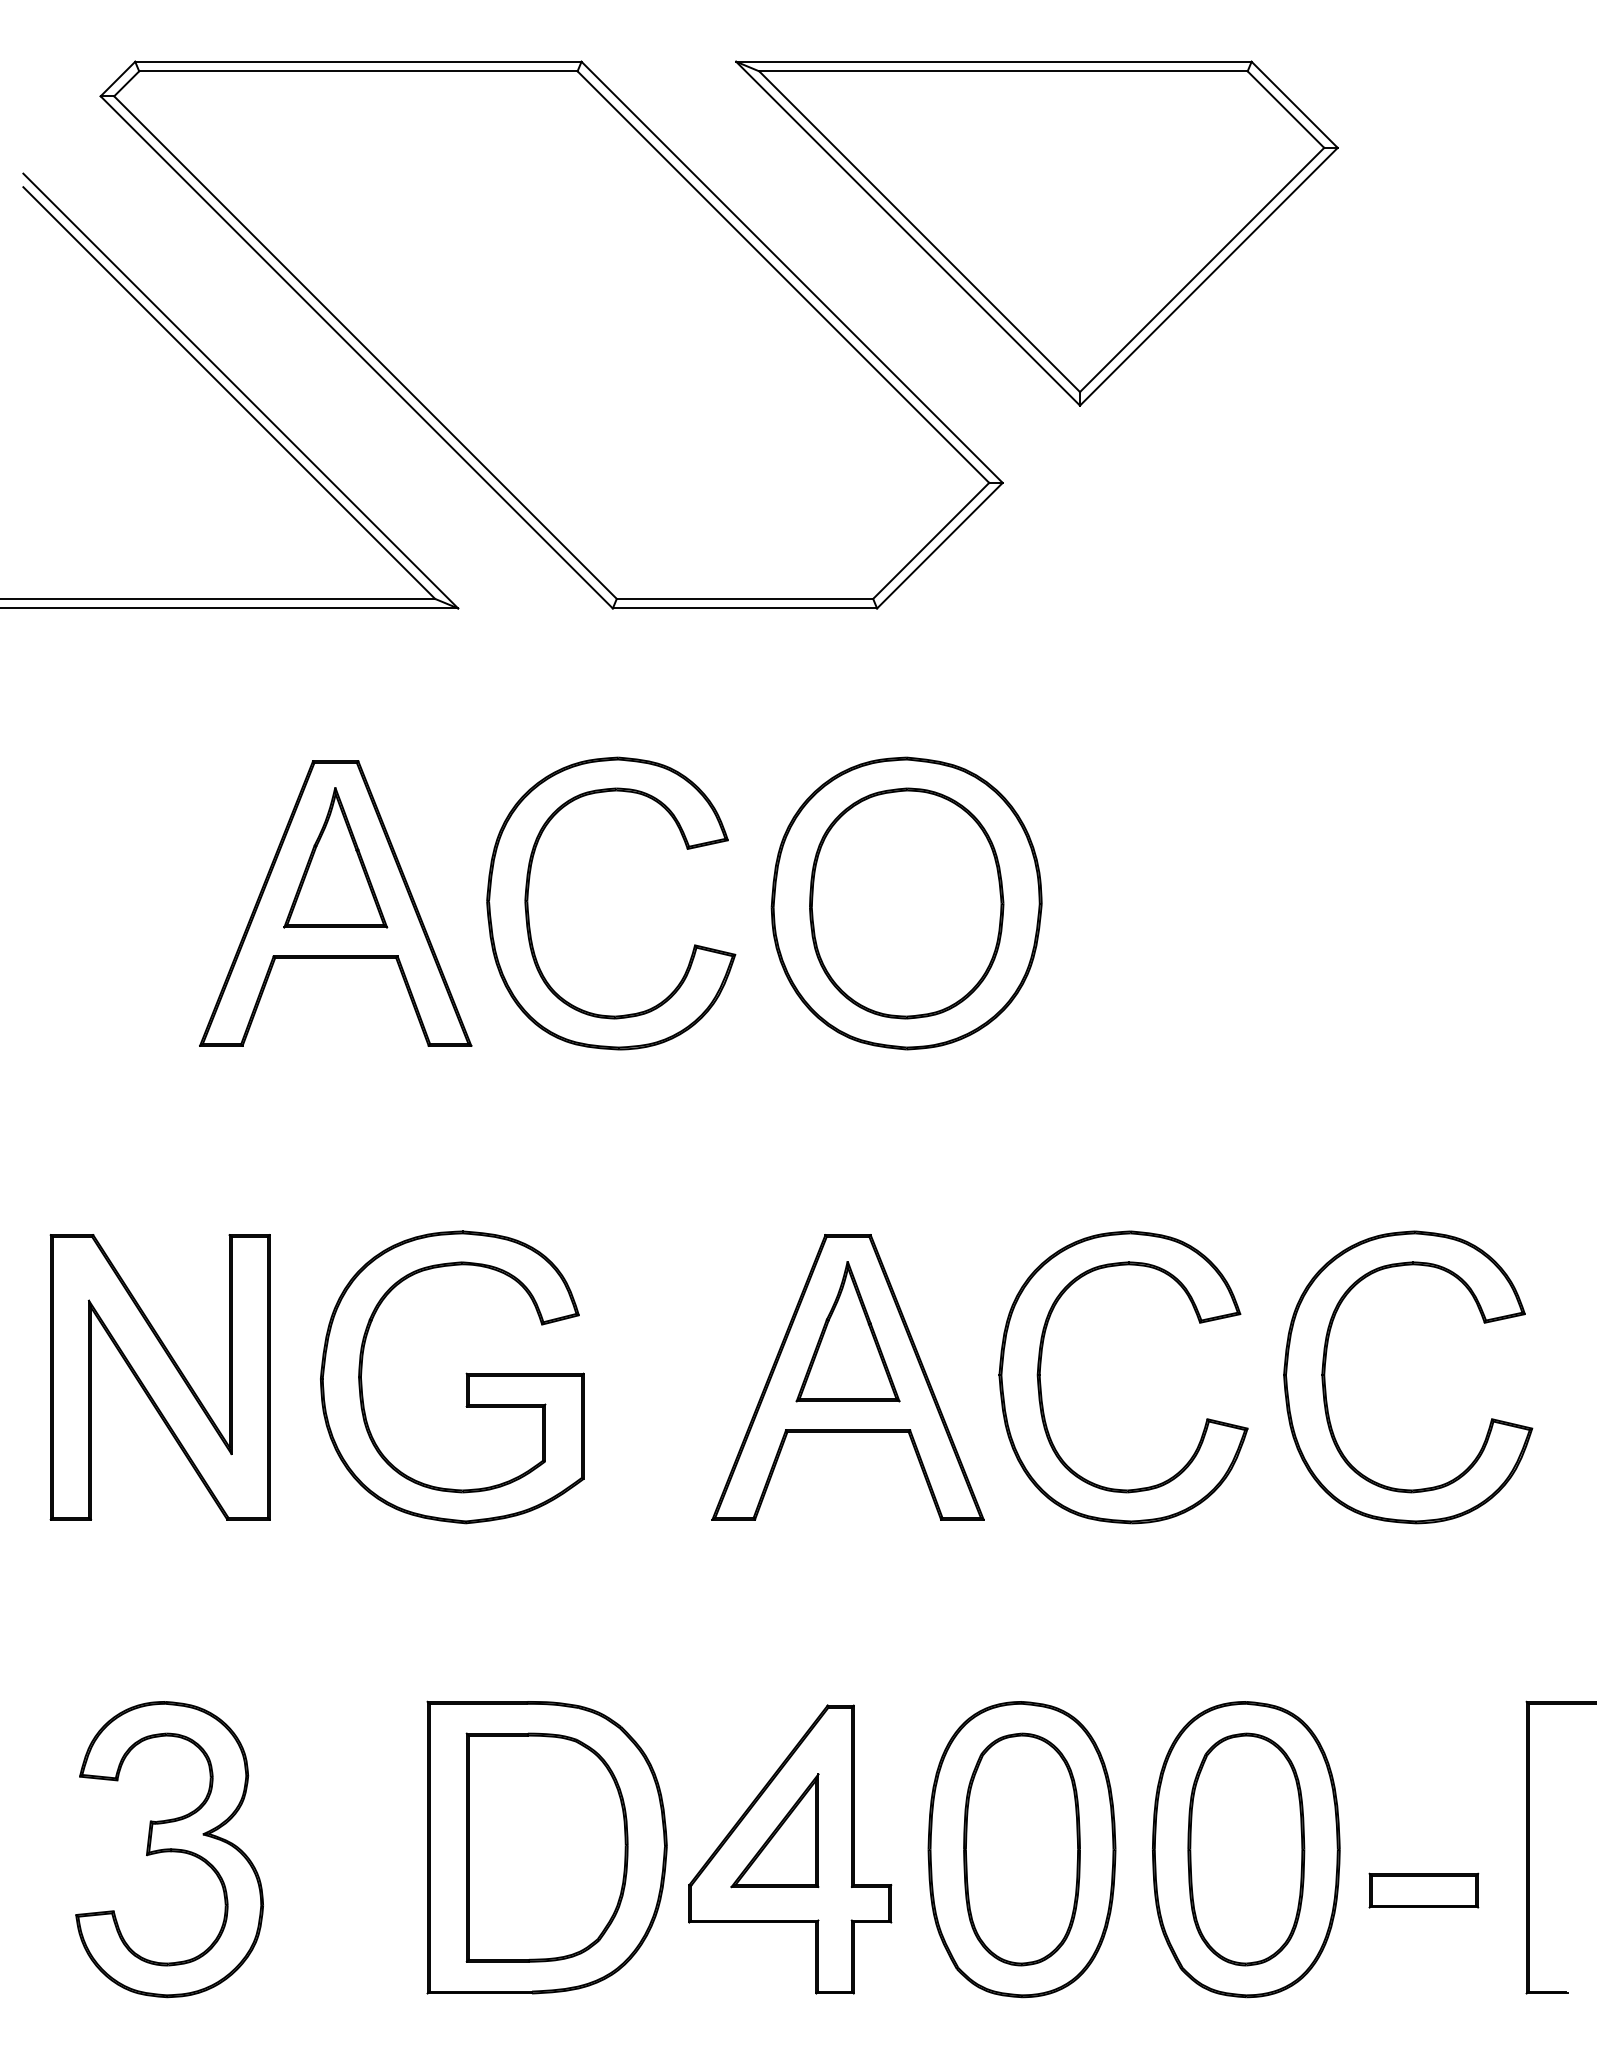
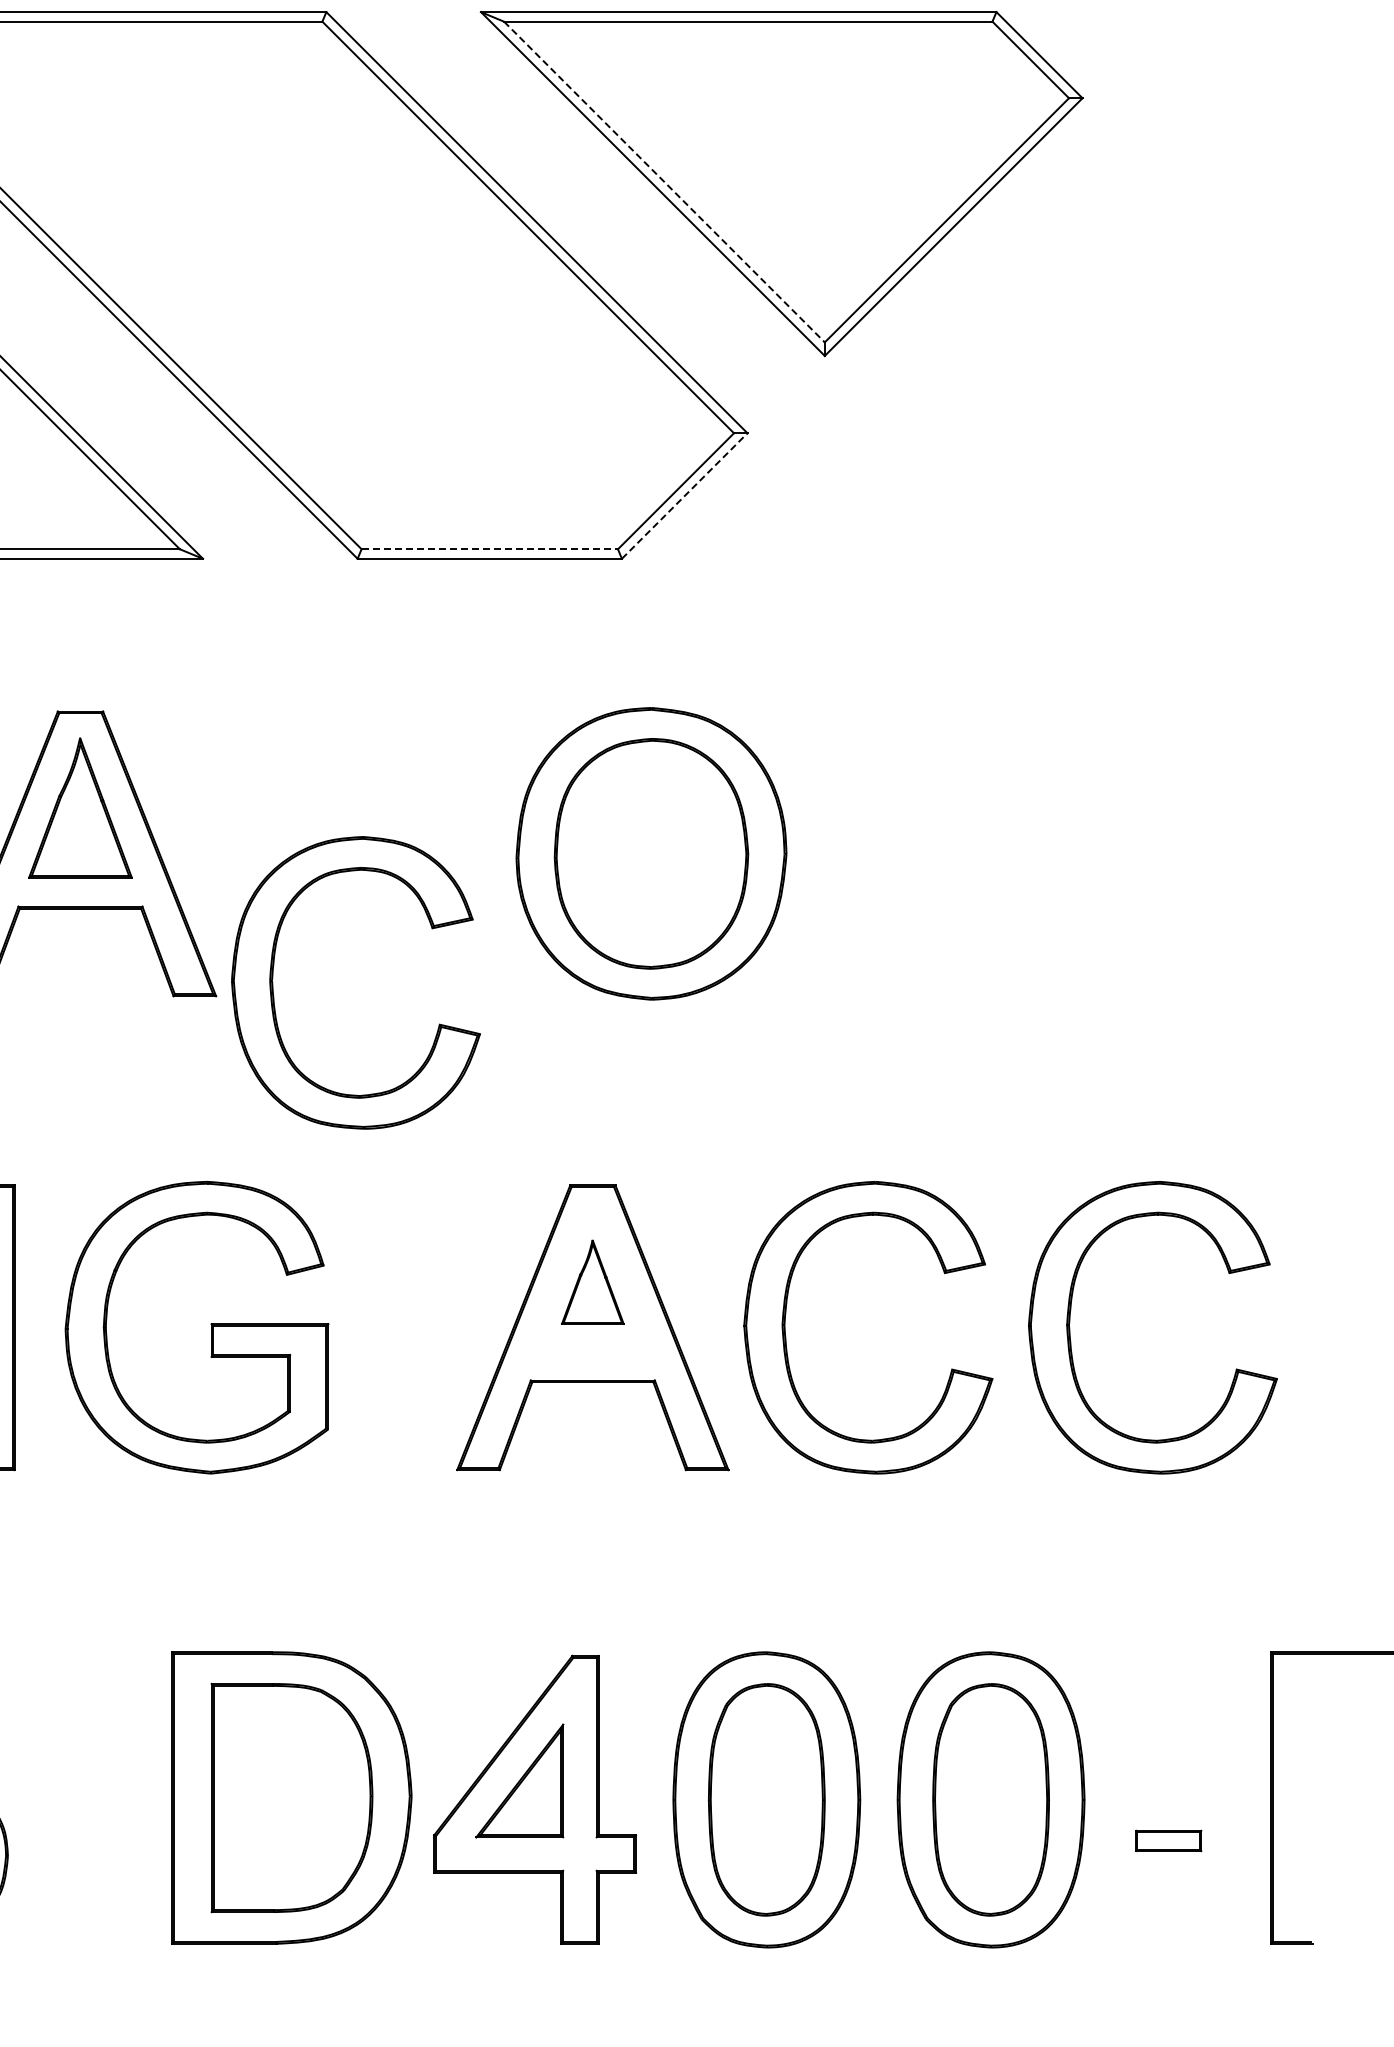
line: (919, 231) -> (664, 181), solid -> dashed
line: (939, 545) -> (684, 495), solid -> dashed
line: (745, 598) -> (490, 548), solid -> dashed
part: (529, 914) -> (274, 993), moved
part: (847, 1331) -> (592, 1281), size x0.6
part: (1423, 1890) -> (1168, 1840), size x0.6

